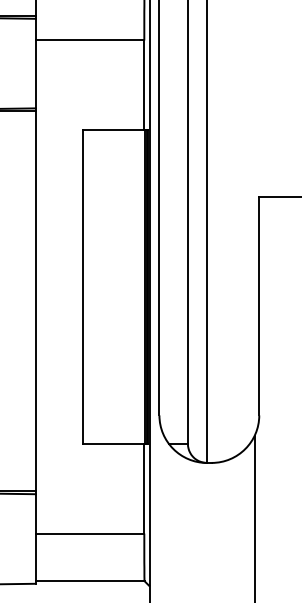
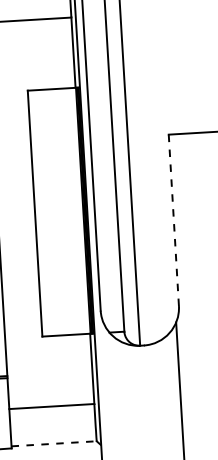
line: (259, 305) -> (174, 219), solid -> dashed
line: (90, 581) -> (54, 444), solid -> dashed

